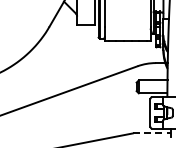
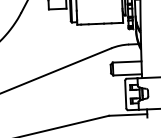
line: (152, 133) -> (128, 115), dashed -> solid

